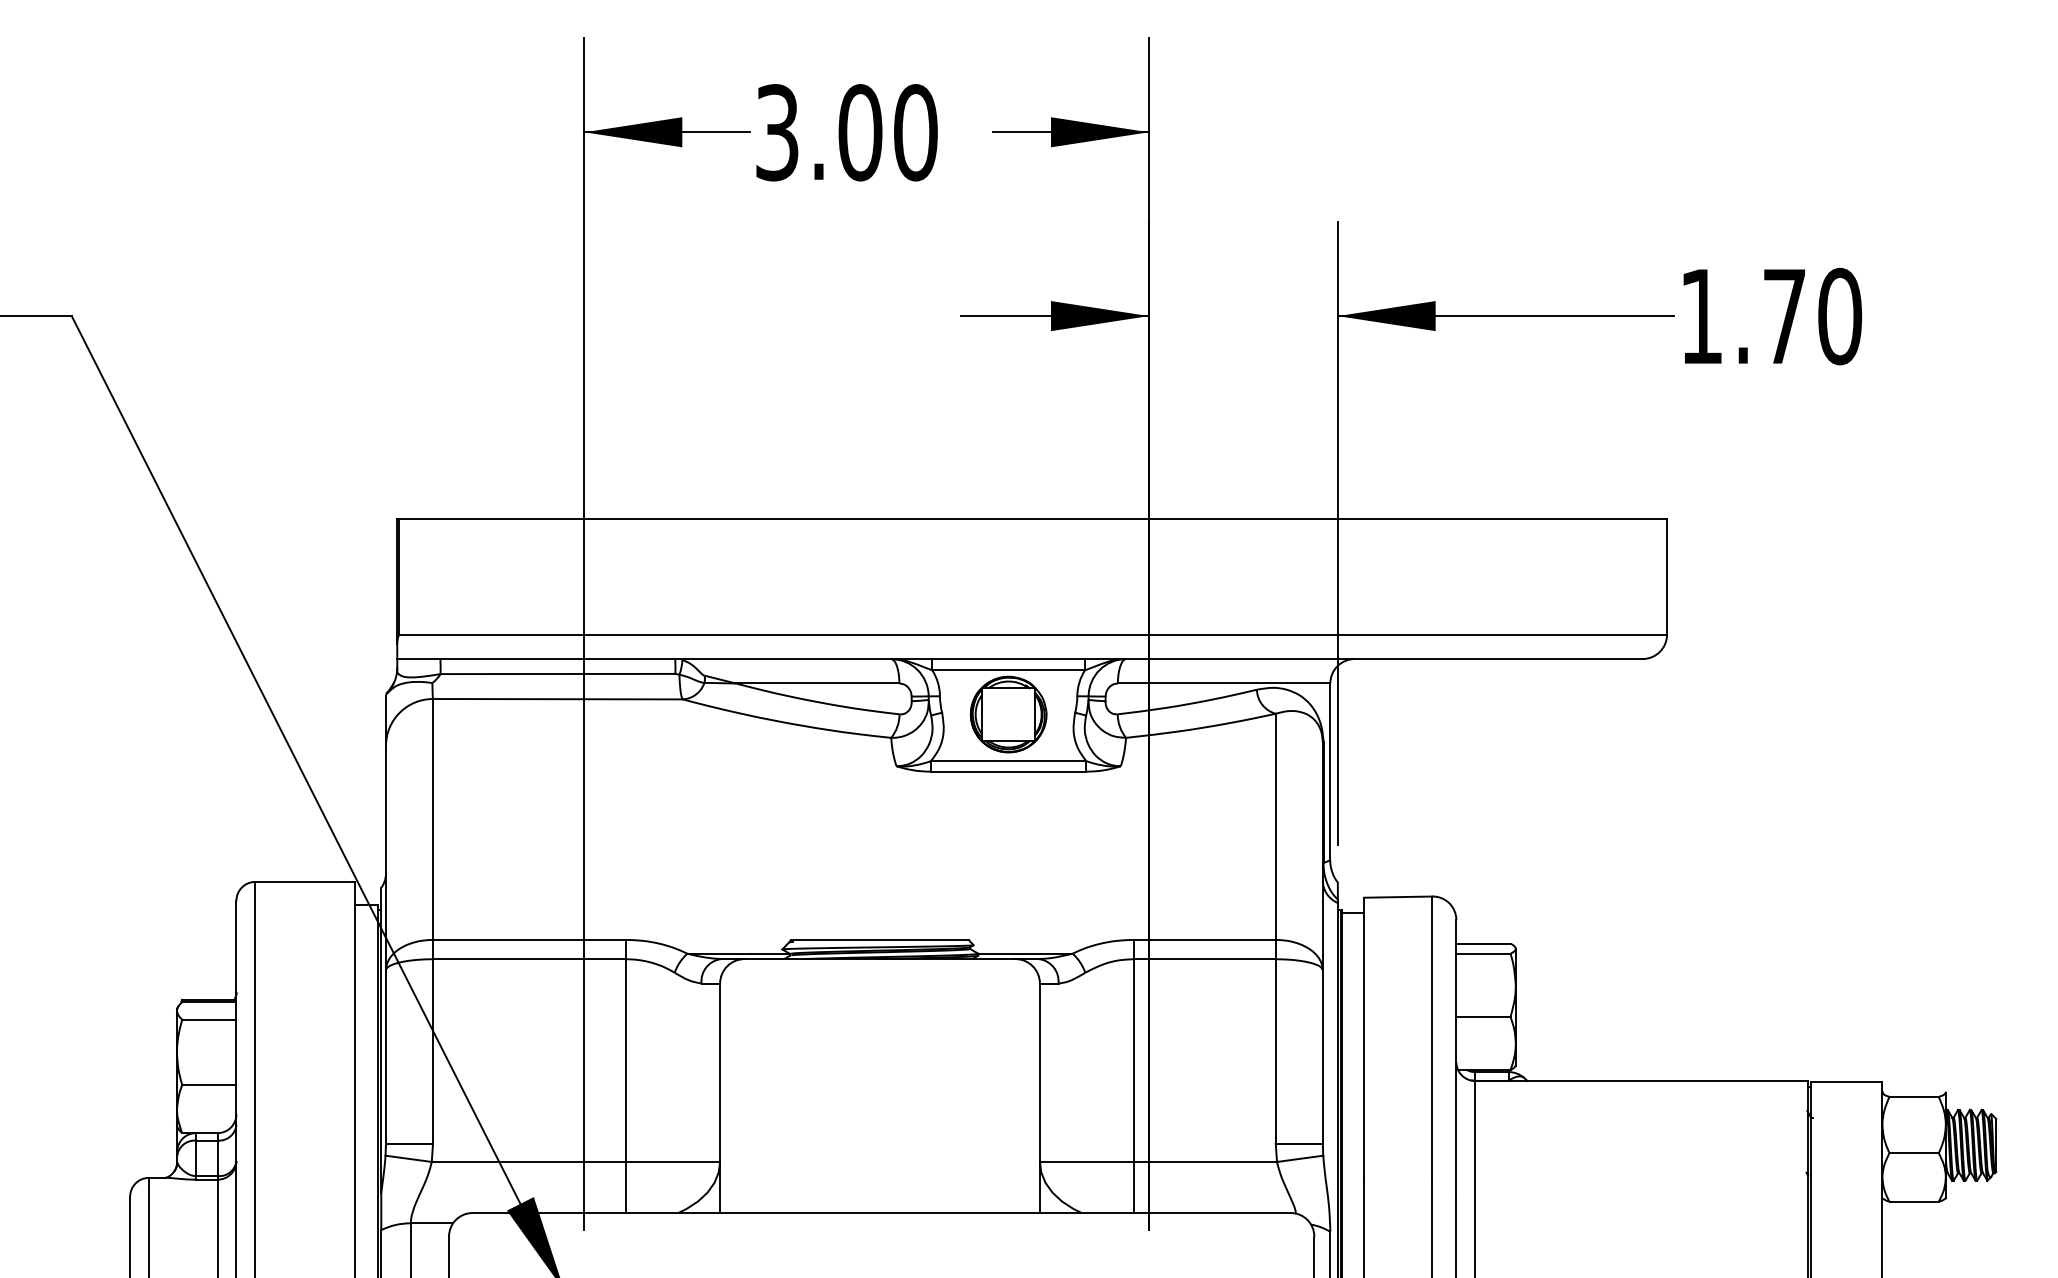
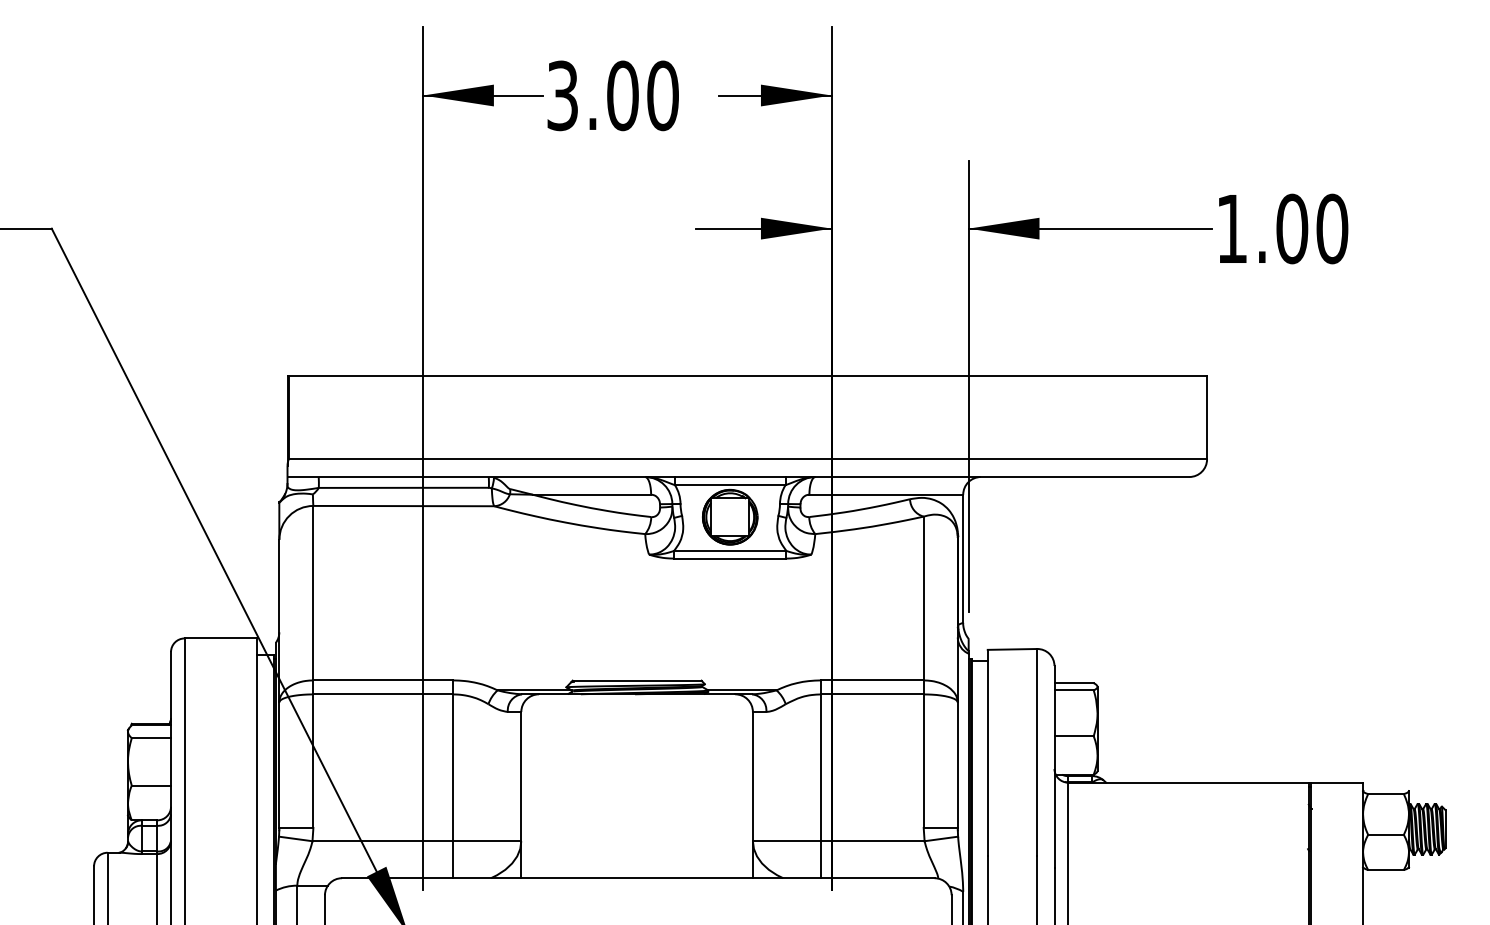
text: (1784, 316) -> (1292, 228), 1.70 -> 1.00

